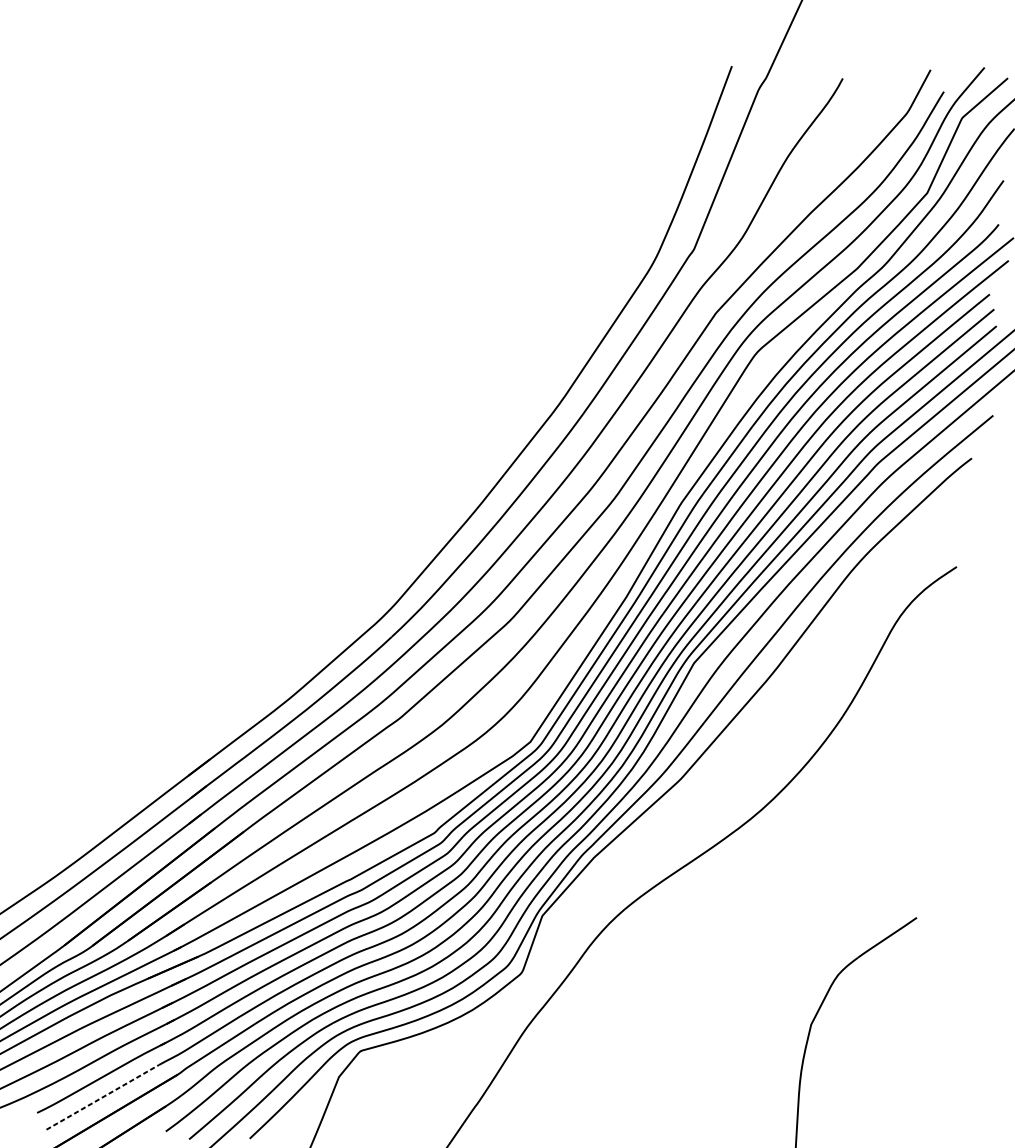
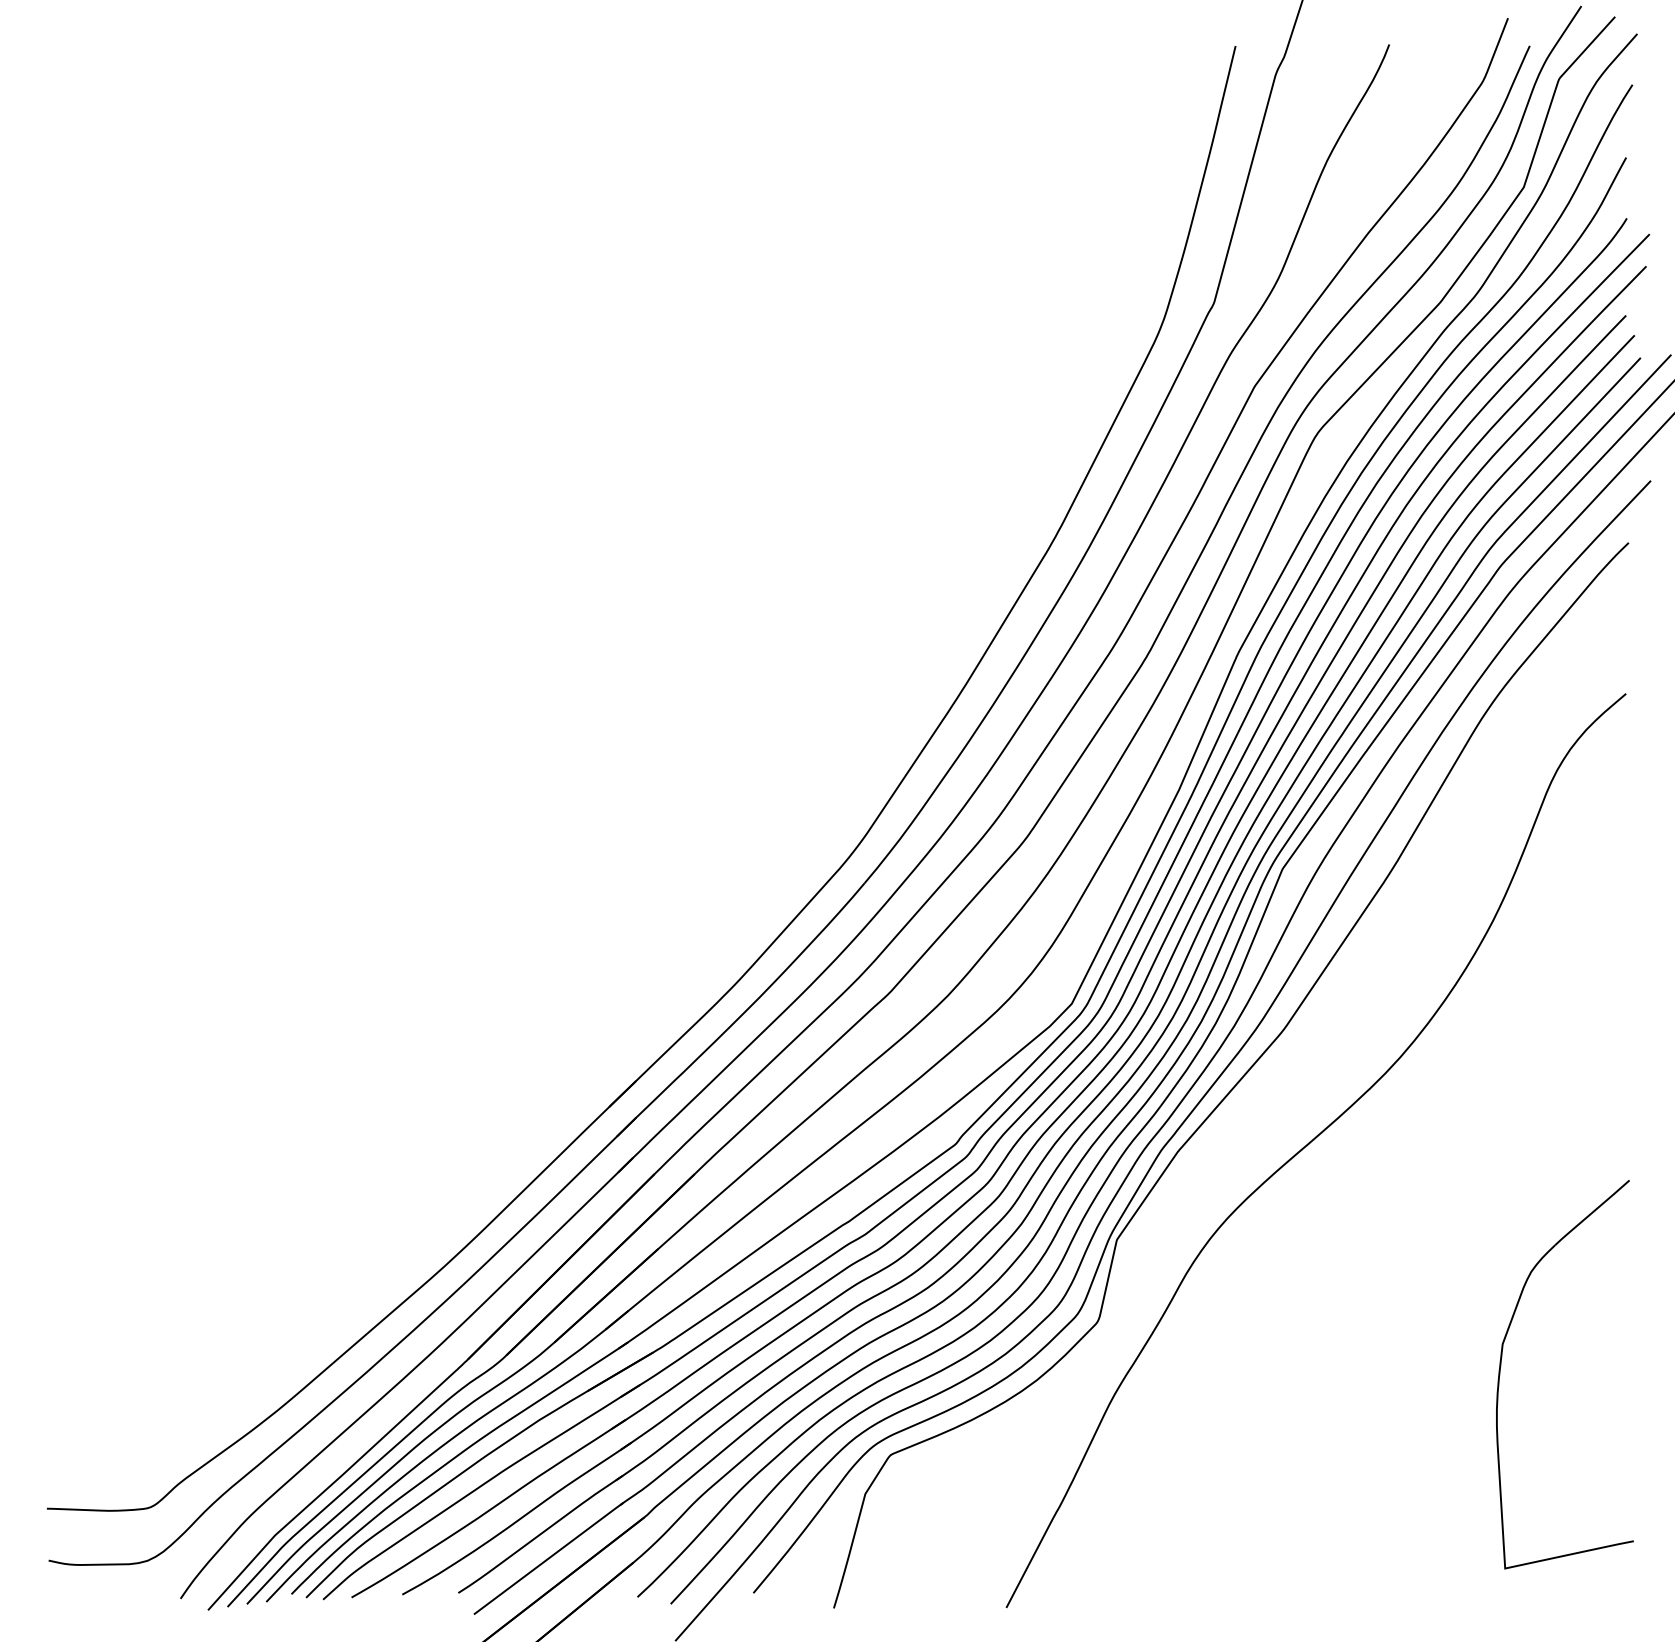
line: (105, 1095) -> (549, 1557), dashed -> solid

